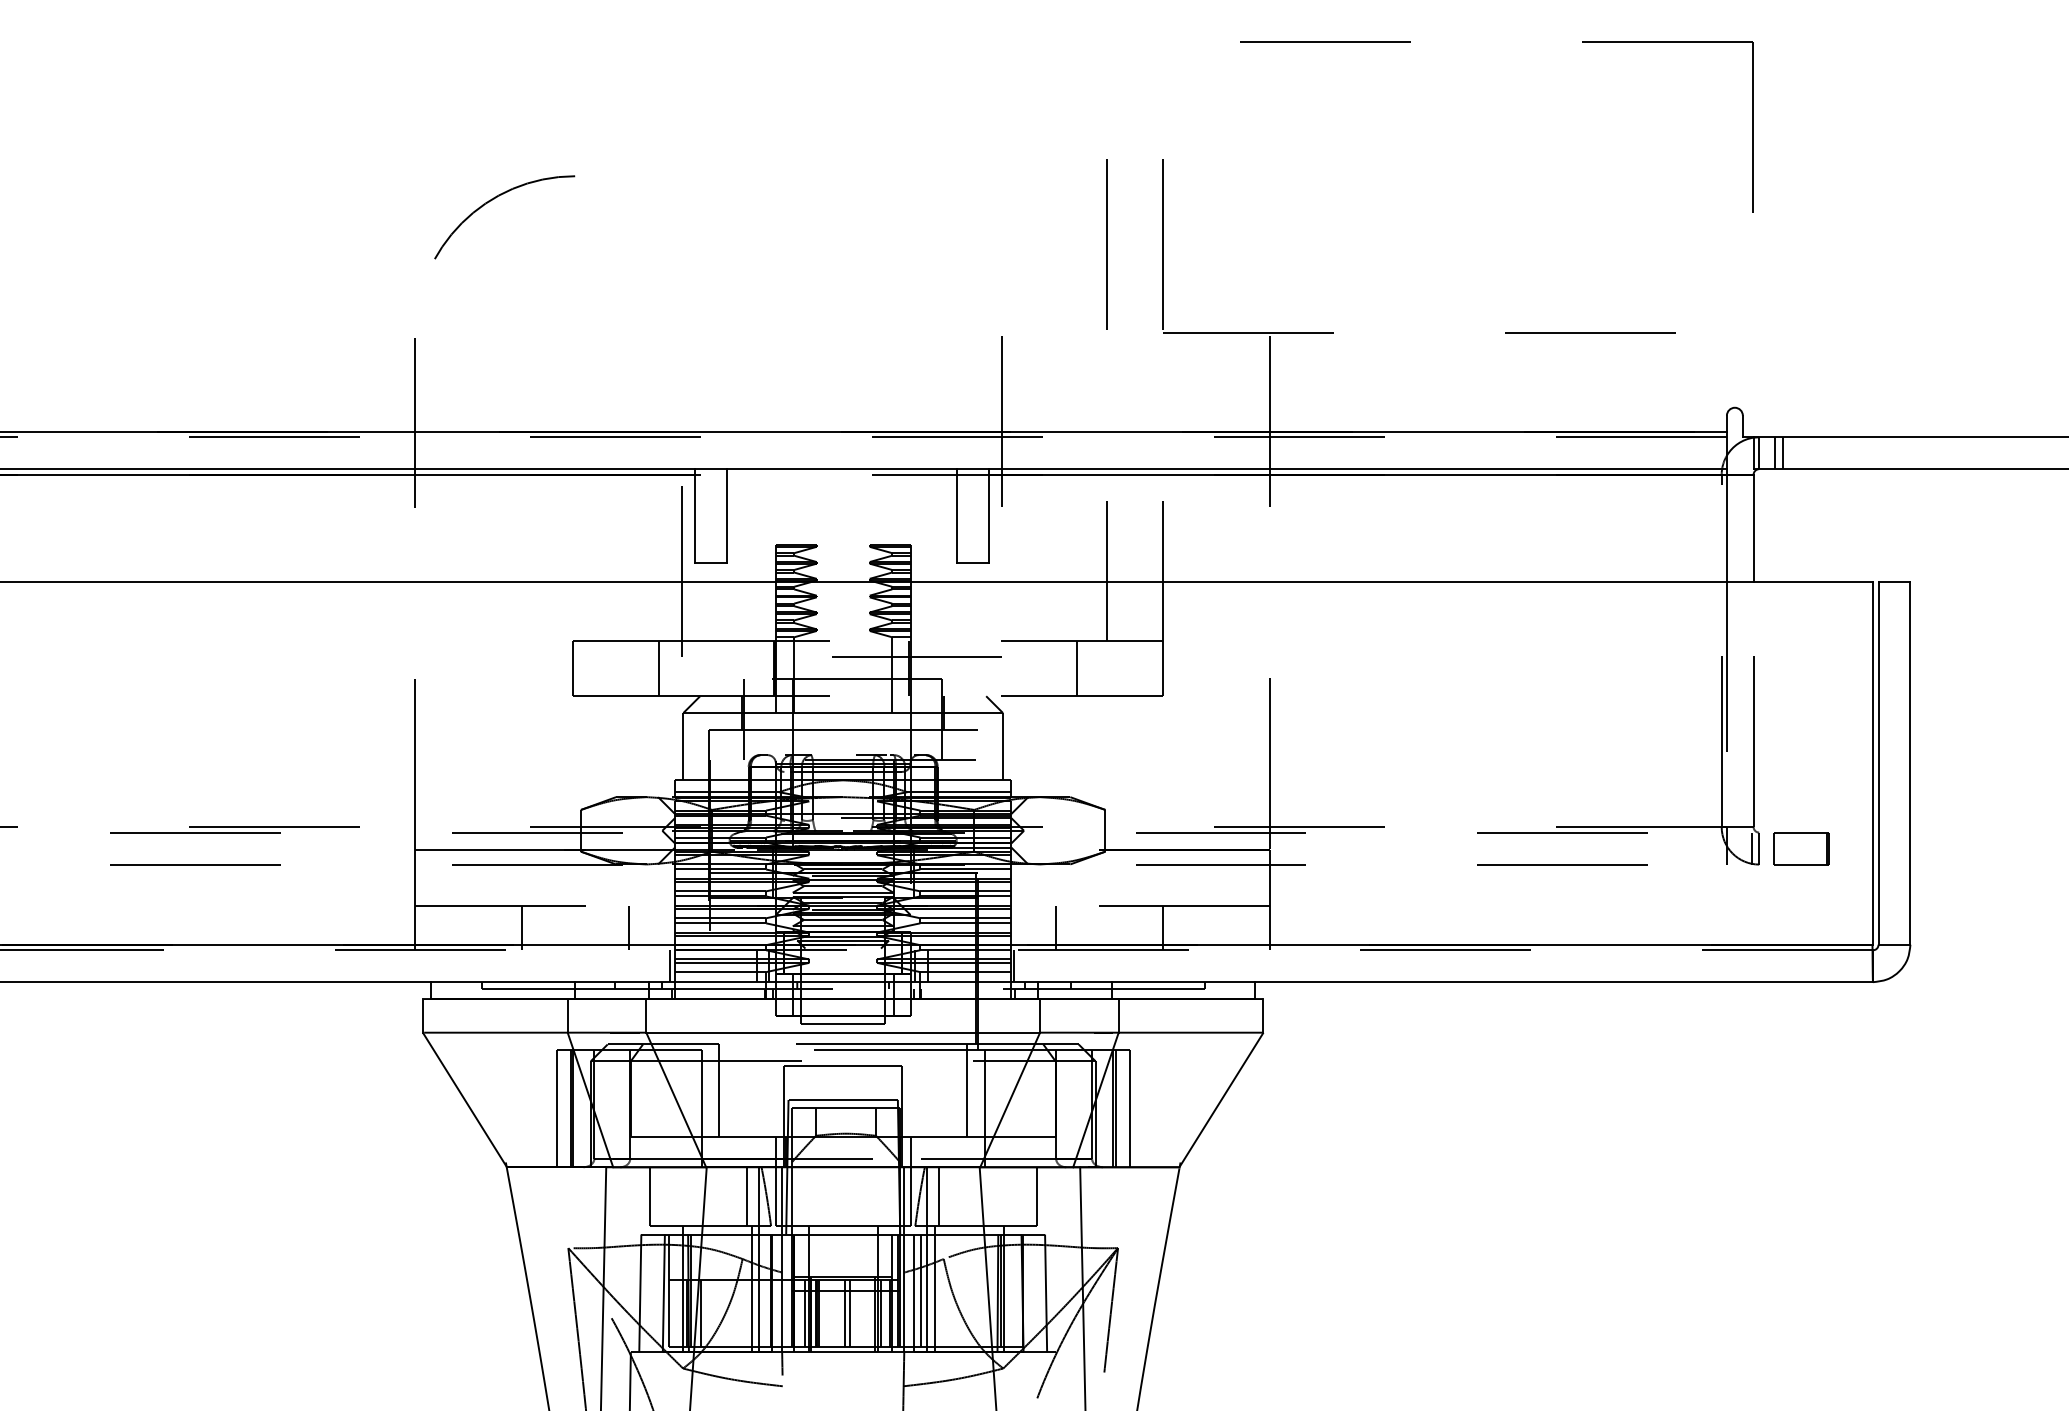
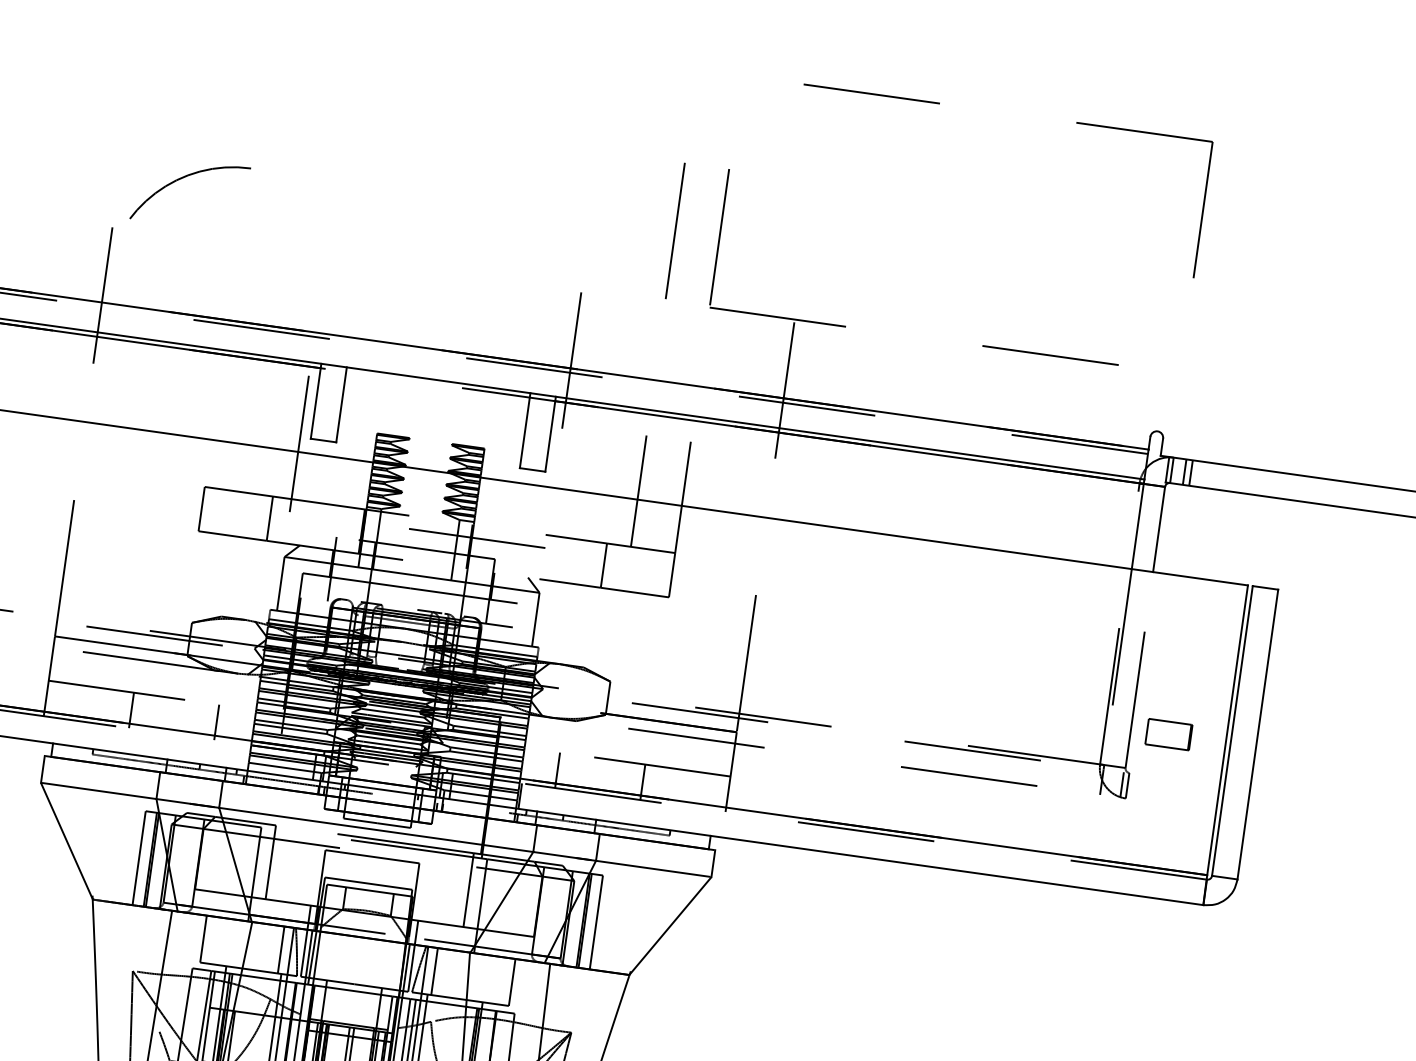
arc: (494, 199) -> (184, 178), moved
part: (1801, 848) -> (1169, 734), moved
line: (670, 966) -> (245, 757), removed

